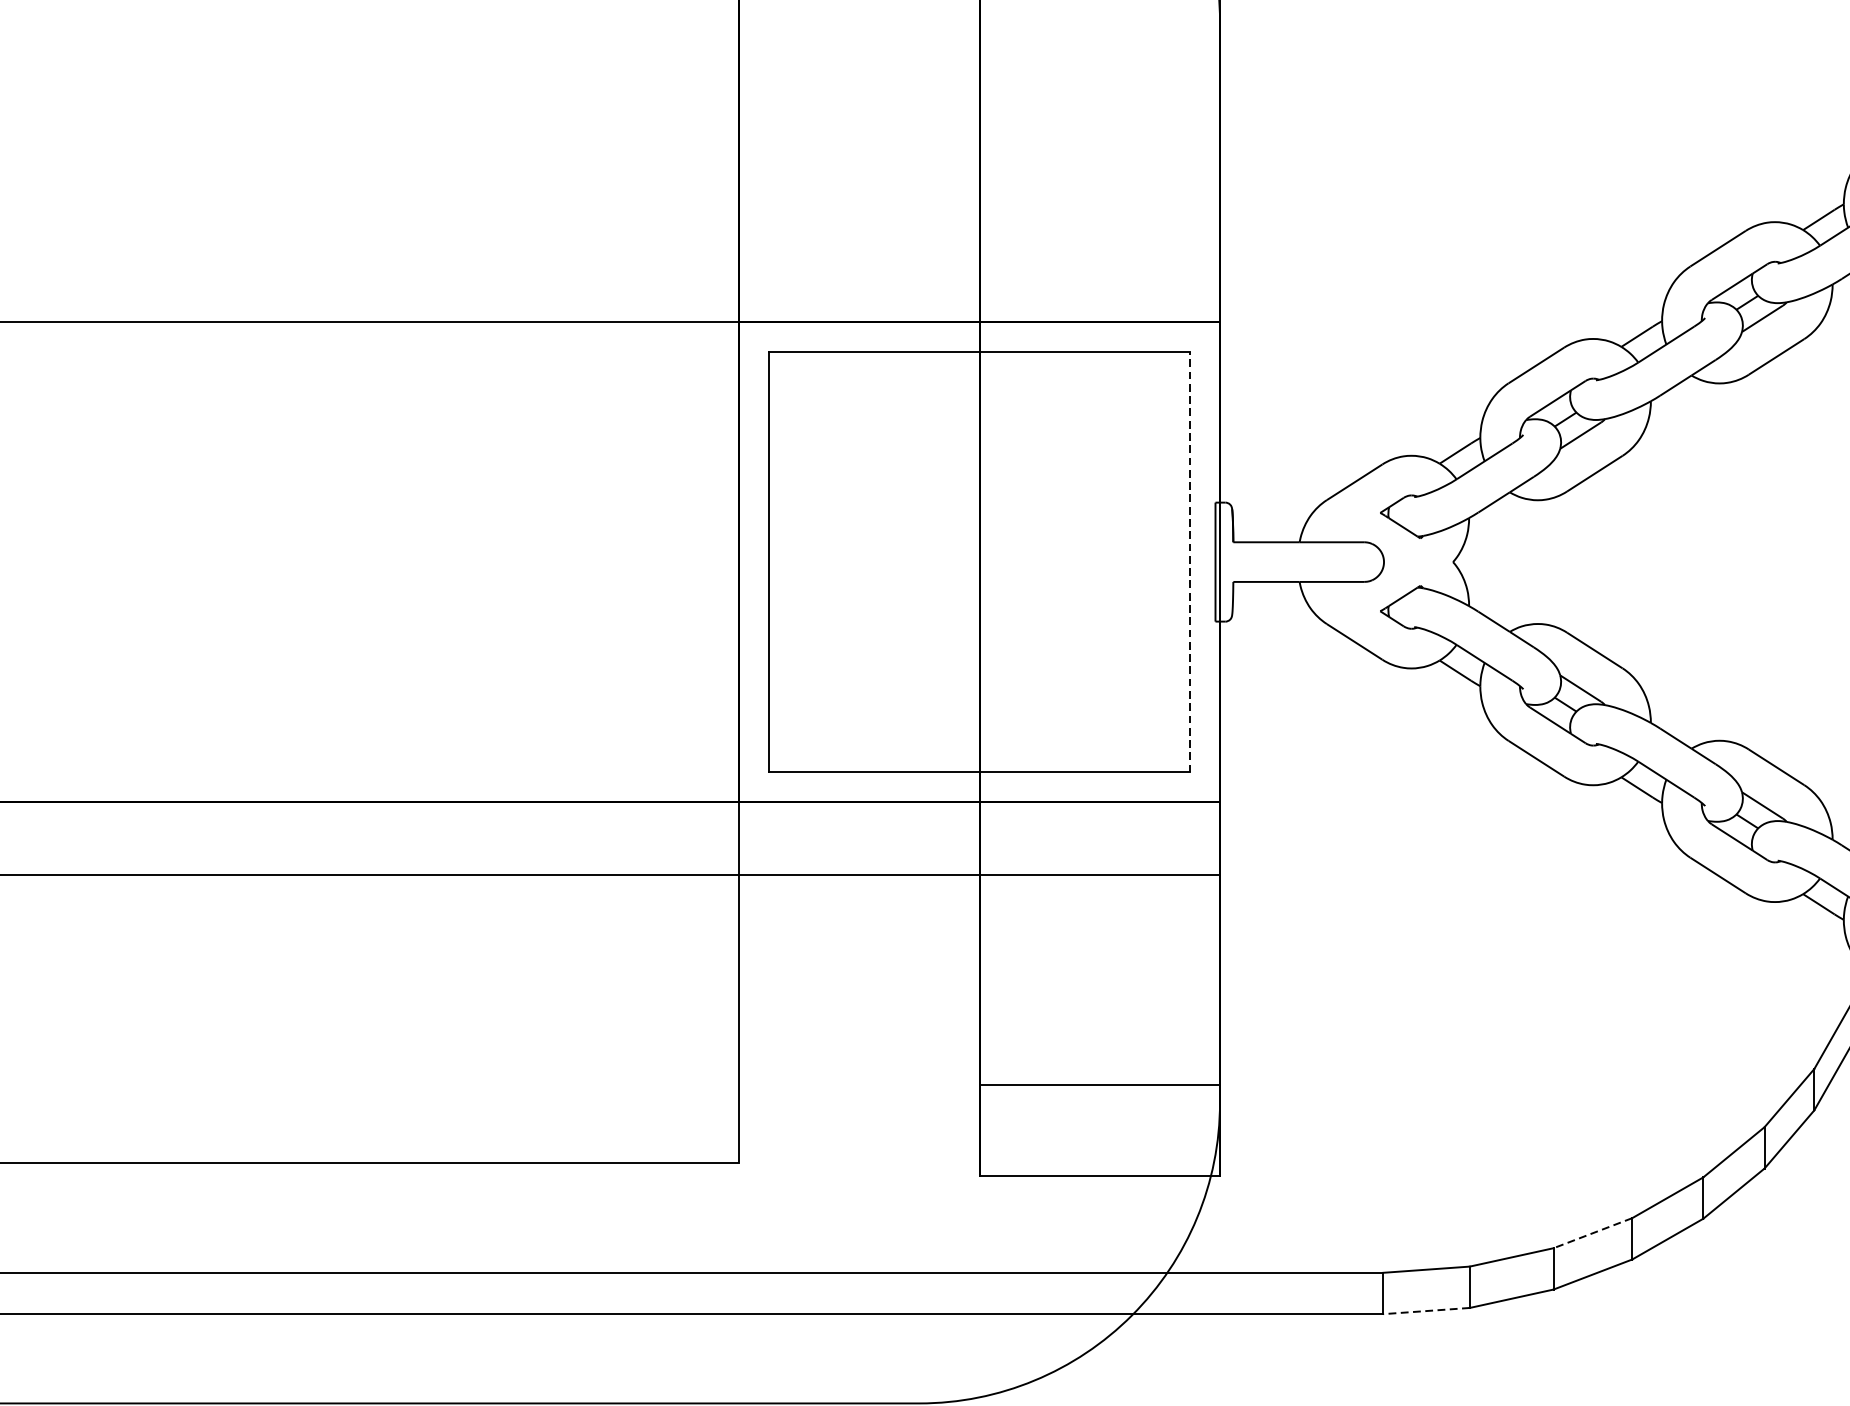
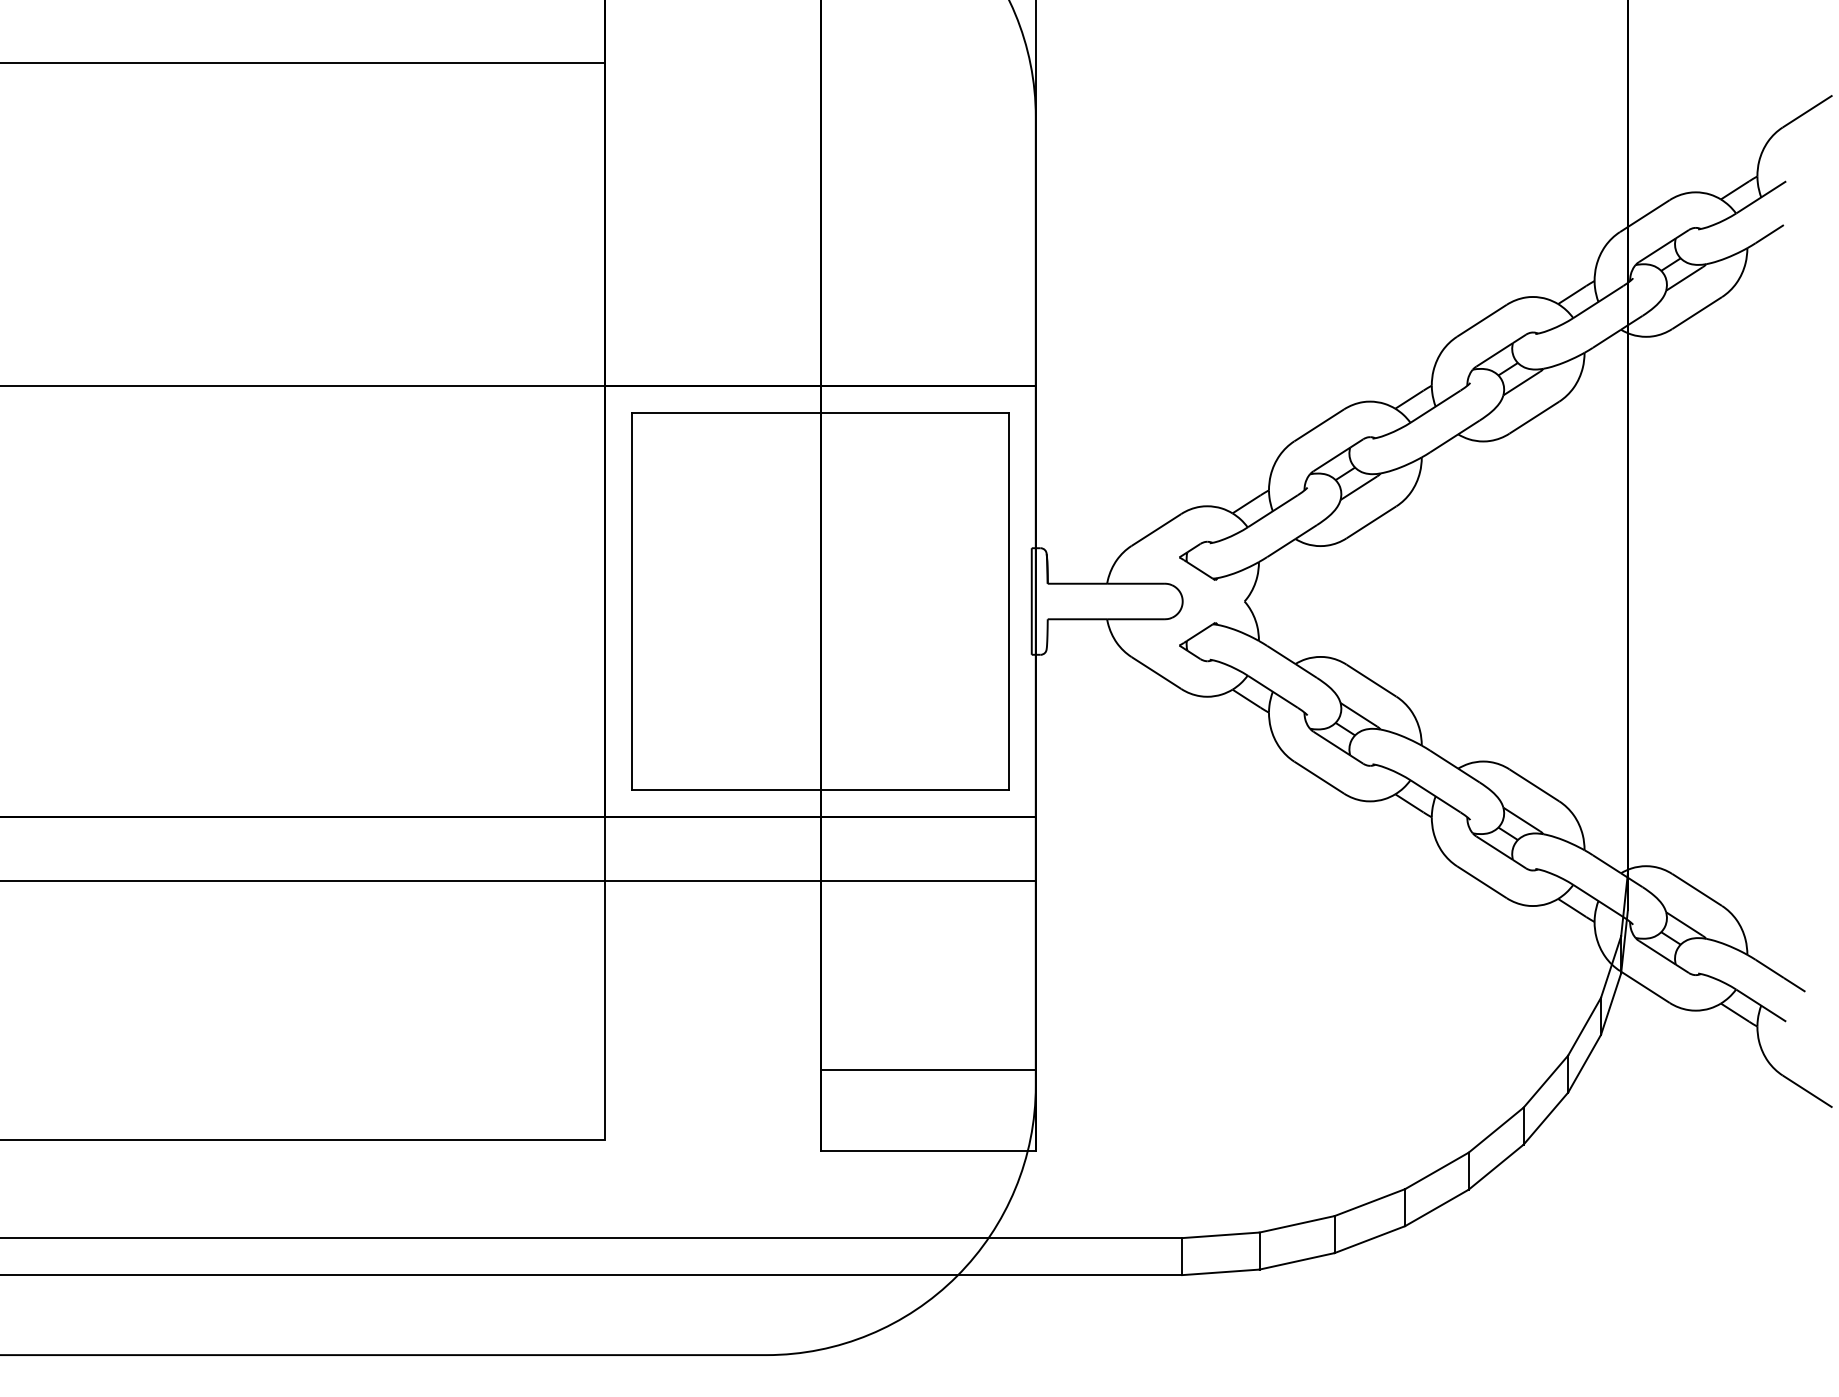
line: (1189, 562) -> (1008, 601), dashed -> solid
line: (1592, 1233) -> (1369, 1202), dashed -> solid
line: (1426, 1311) -> (1220, 1272), dashed -> solid

